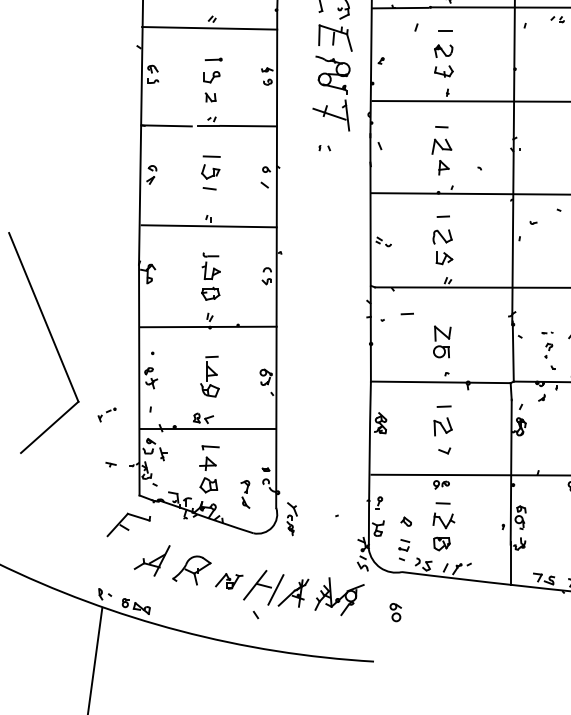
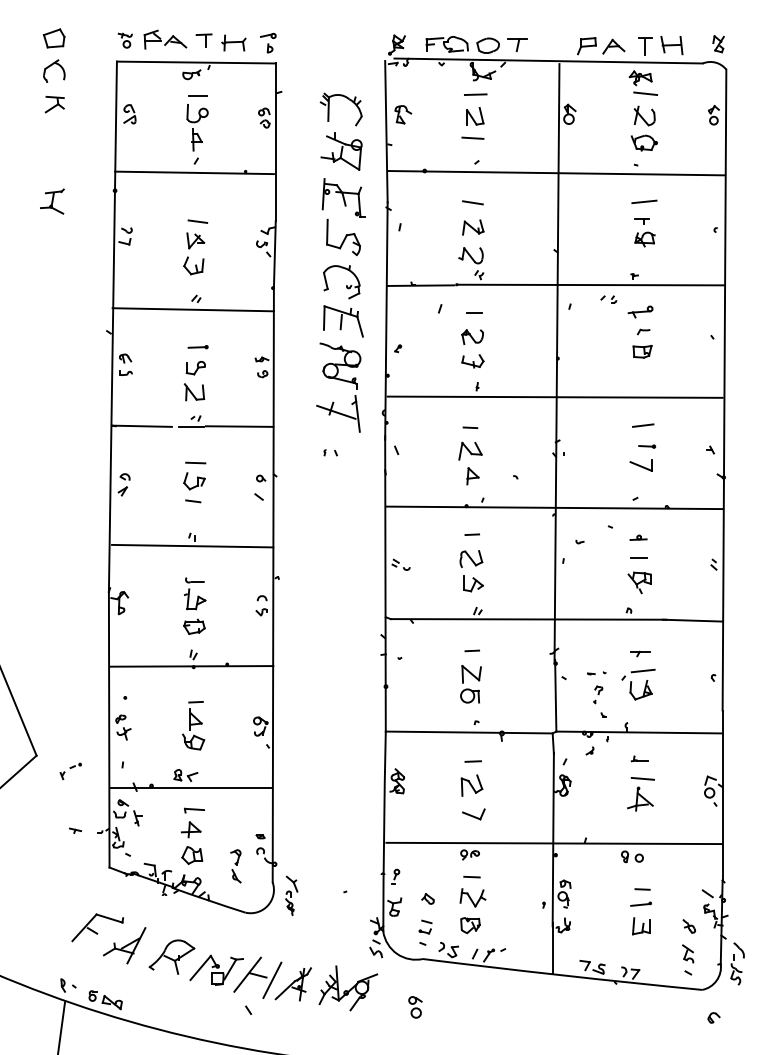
part: (210, 97) -> (194, 392), size x1.67
line: (406, 313) -> (471, 650), moved
part: (547, 332) -> (596, 673), size x1.43
part: (444, 451) -> (473, 814), size x1.67
part: (128, 524) -> (97, 927), moved
part: (229, 580) -> (216, 969), size x1.67

